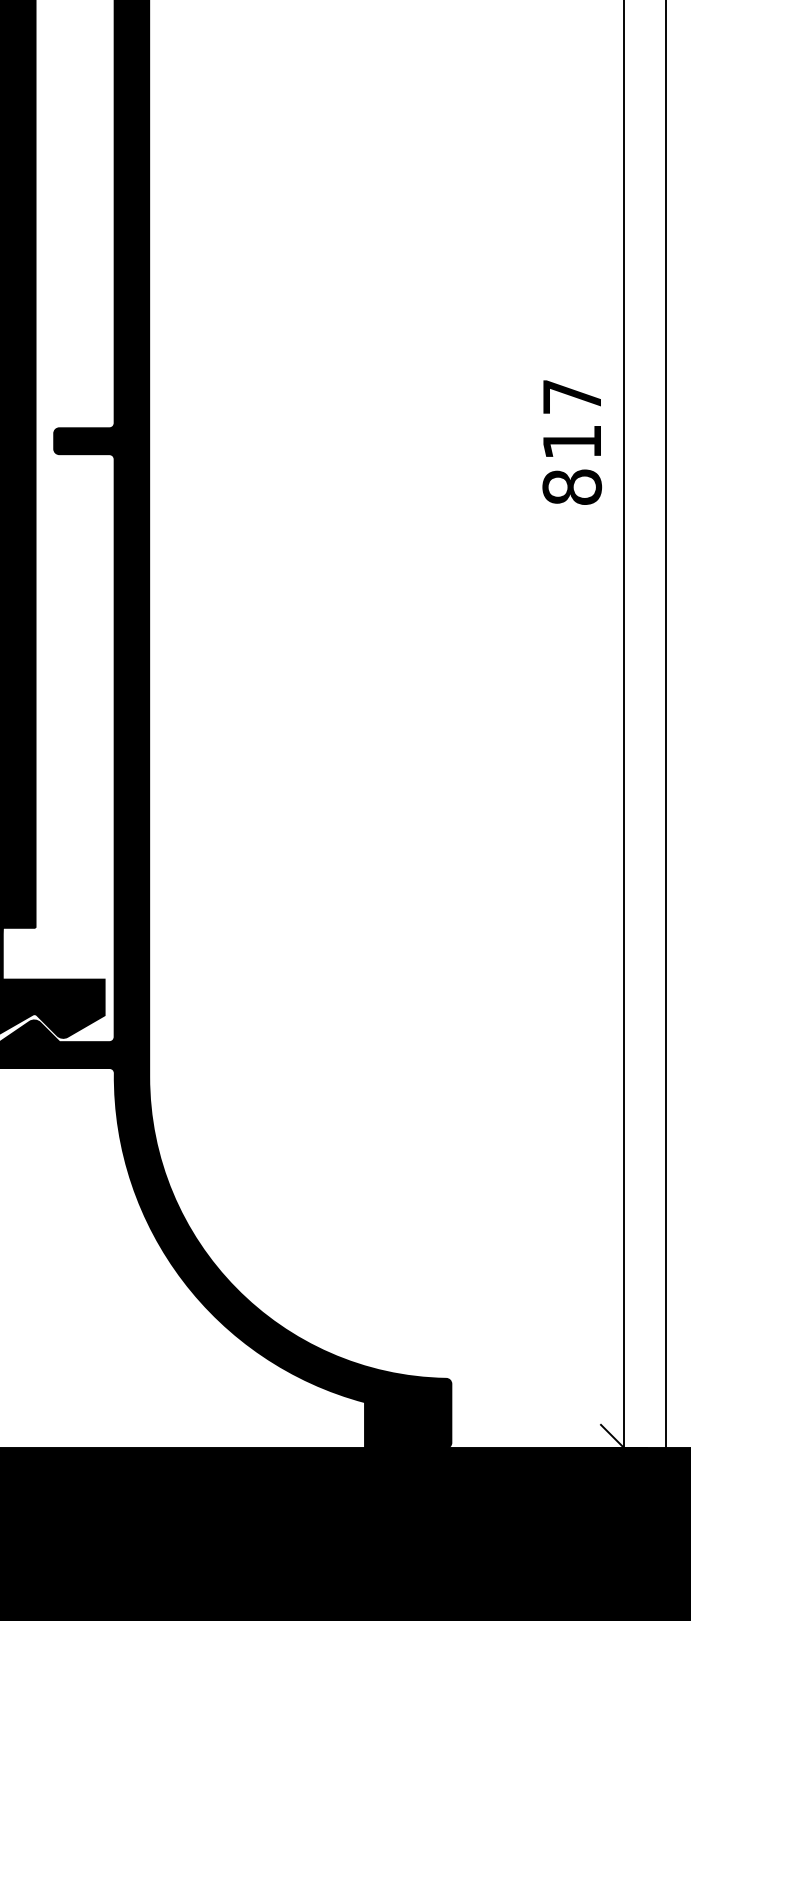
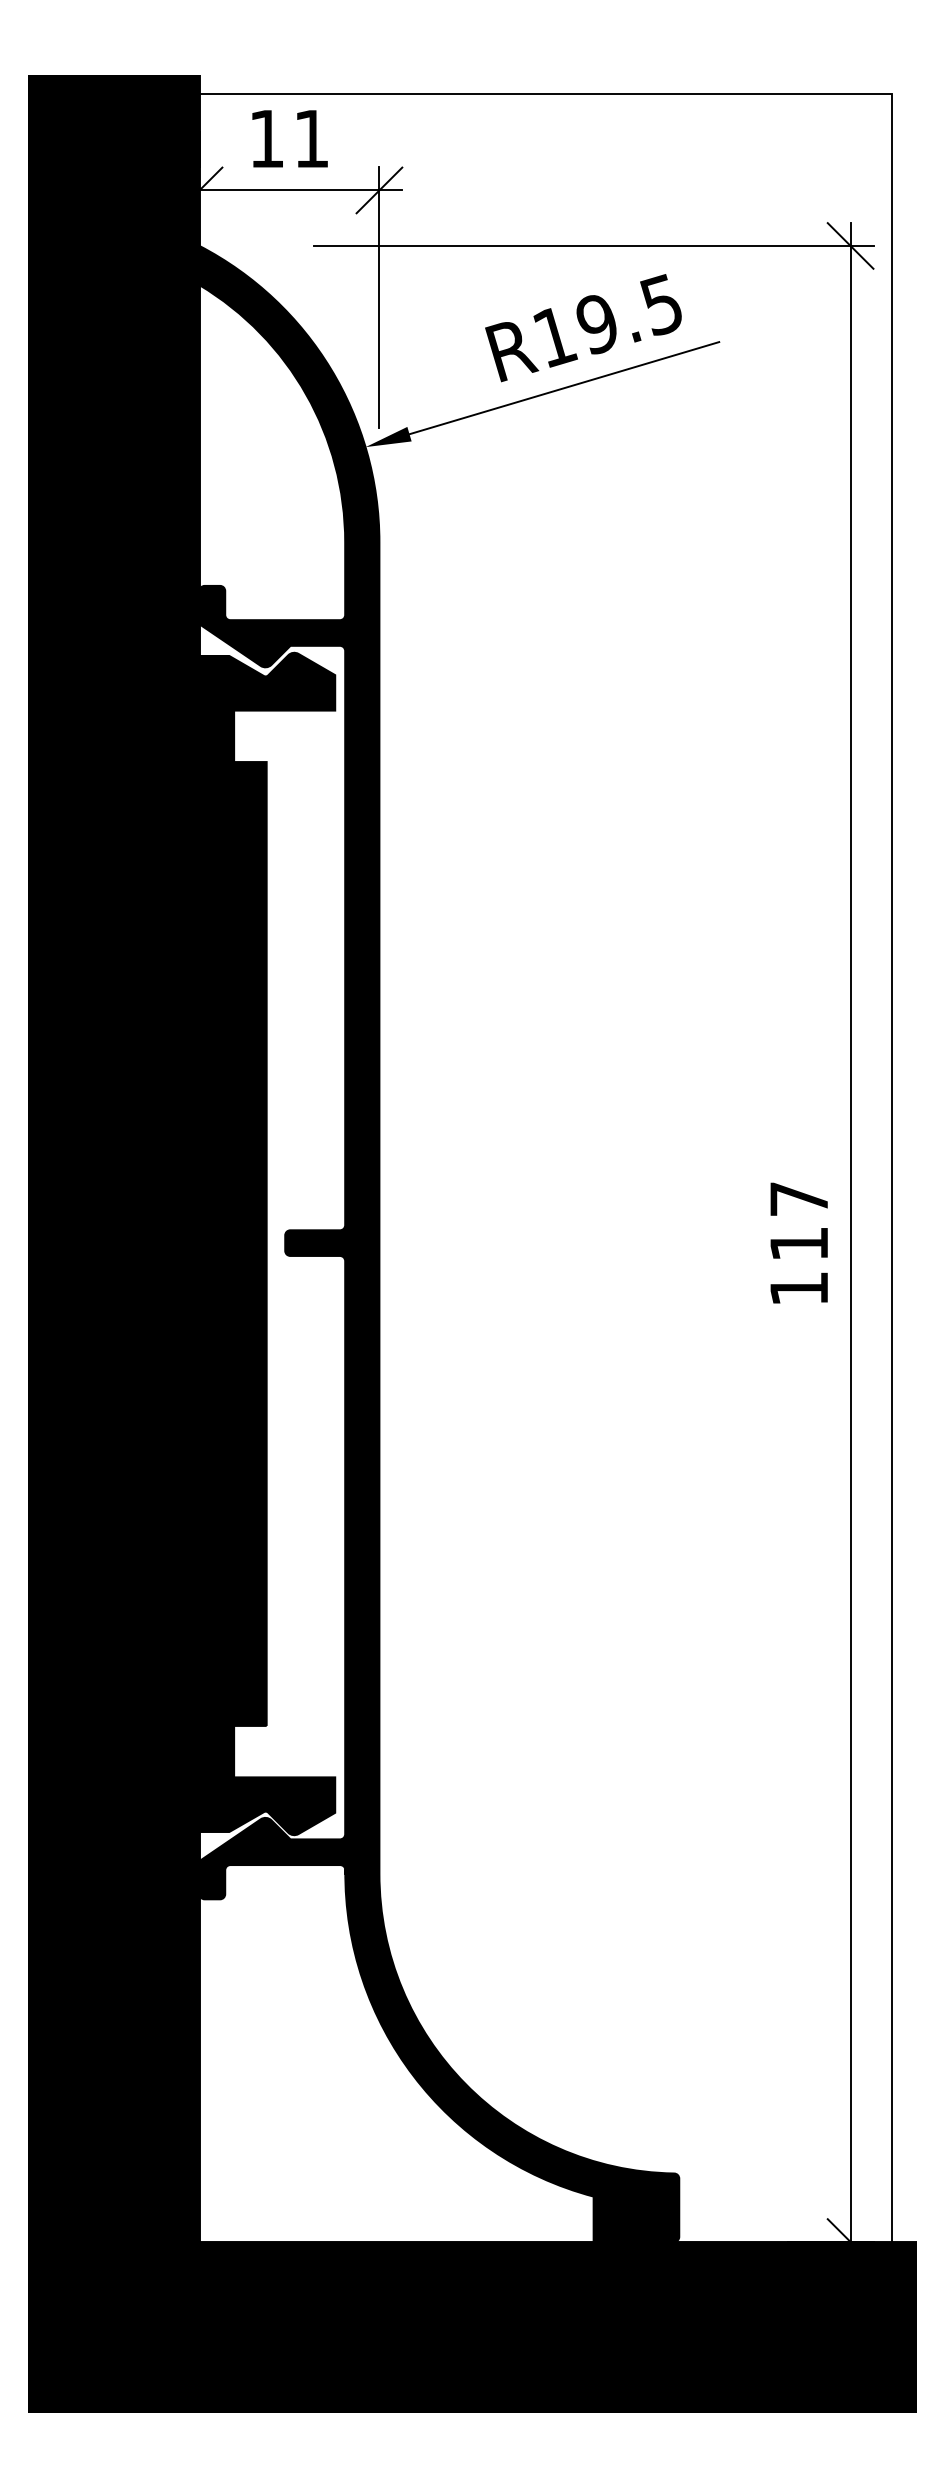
text: (571, 486) -> (798, 1288), 817 -> 117

